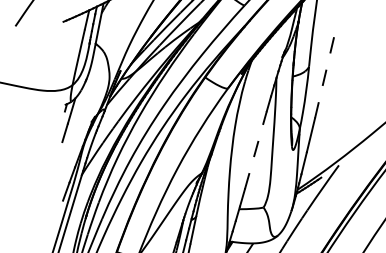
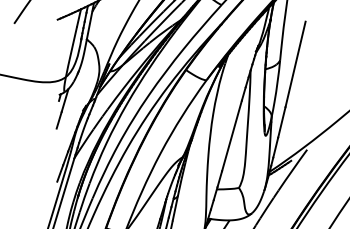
line: (326, 70) -> (295, 63), dashed -> solid
line: (256, 149) -> (232, 135), dashed -> solid

